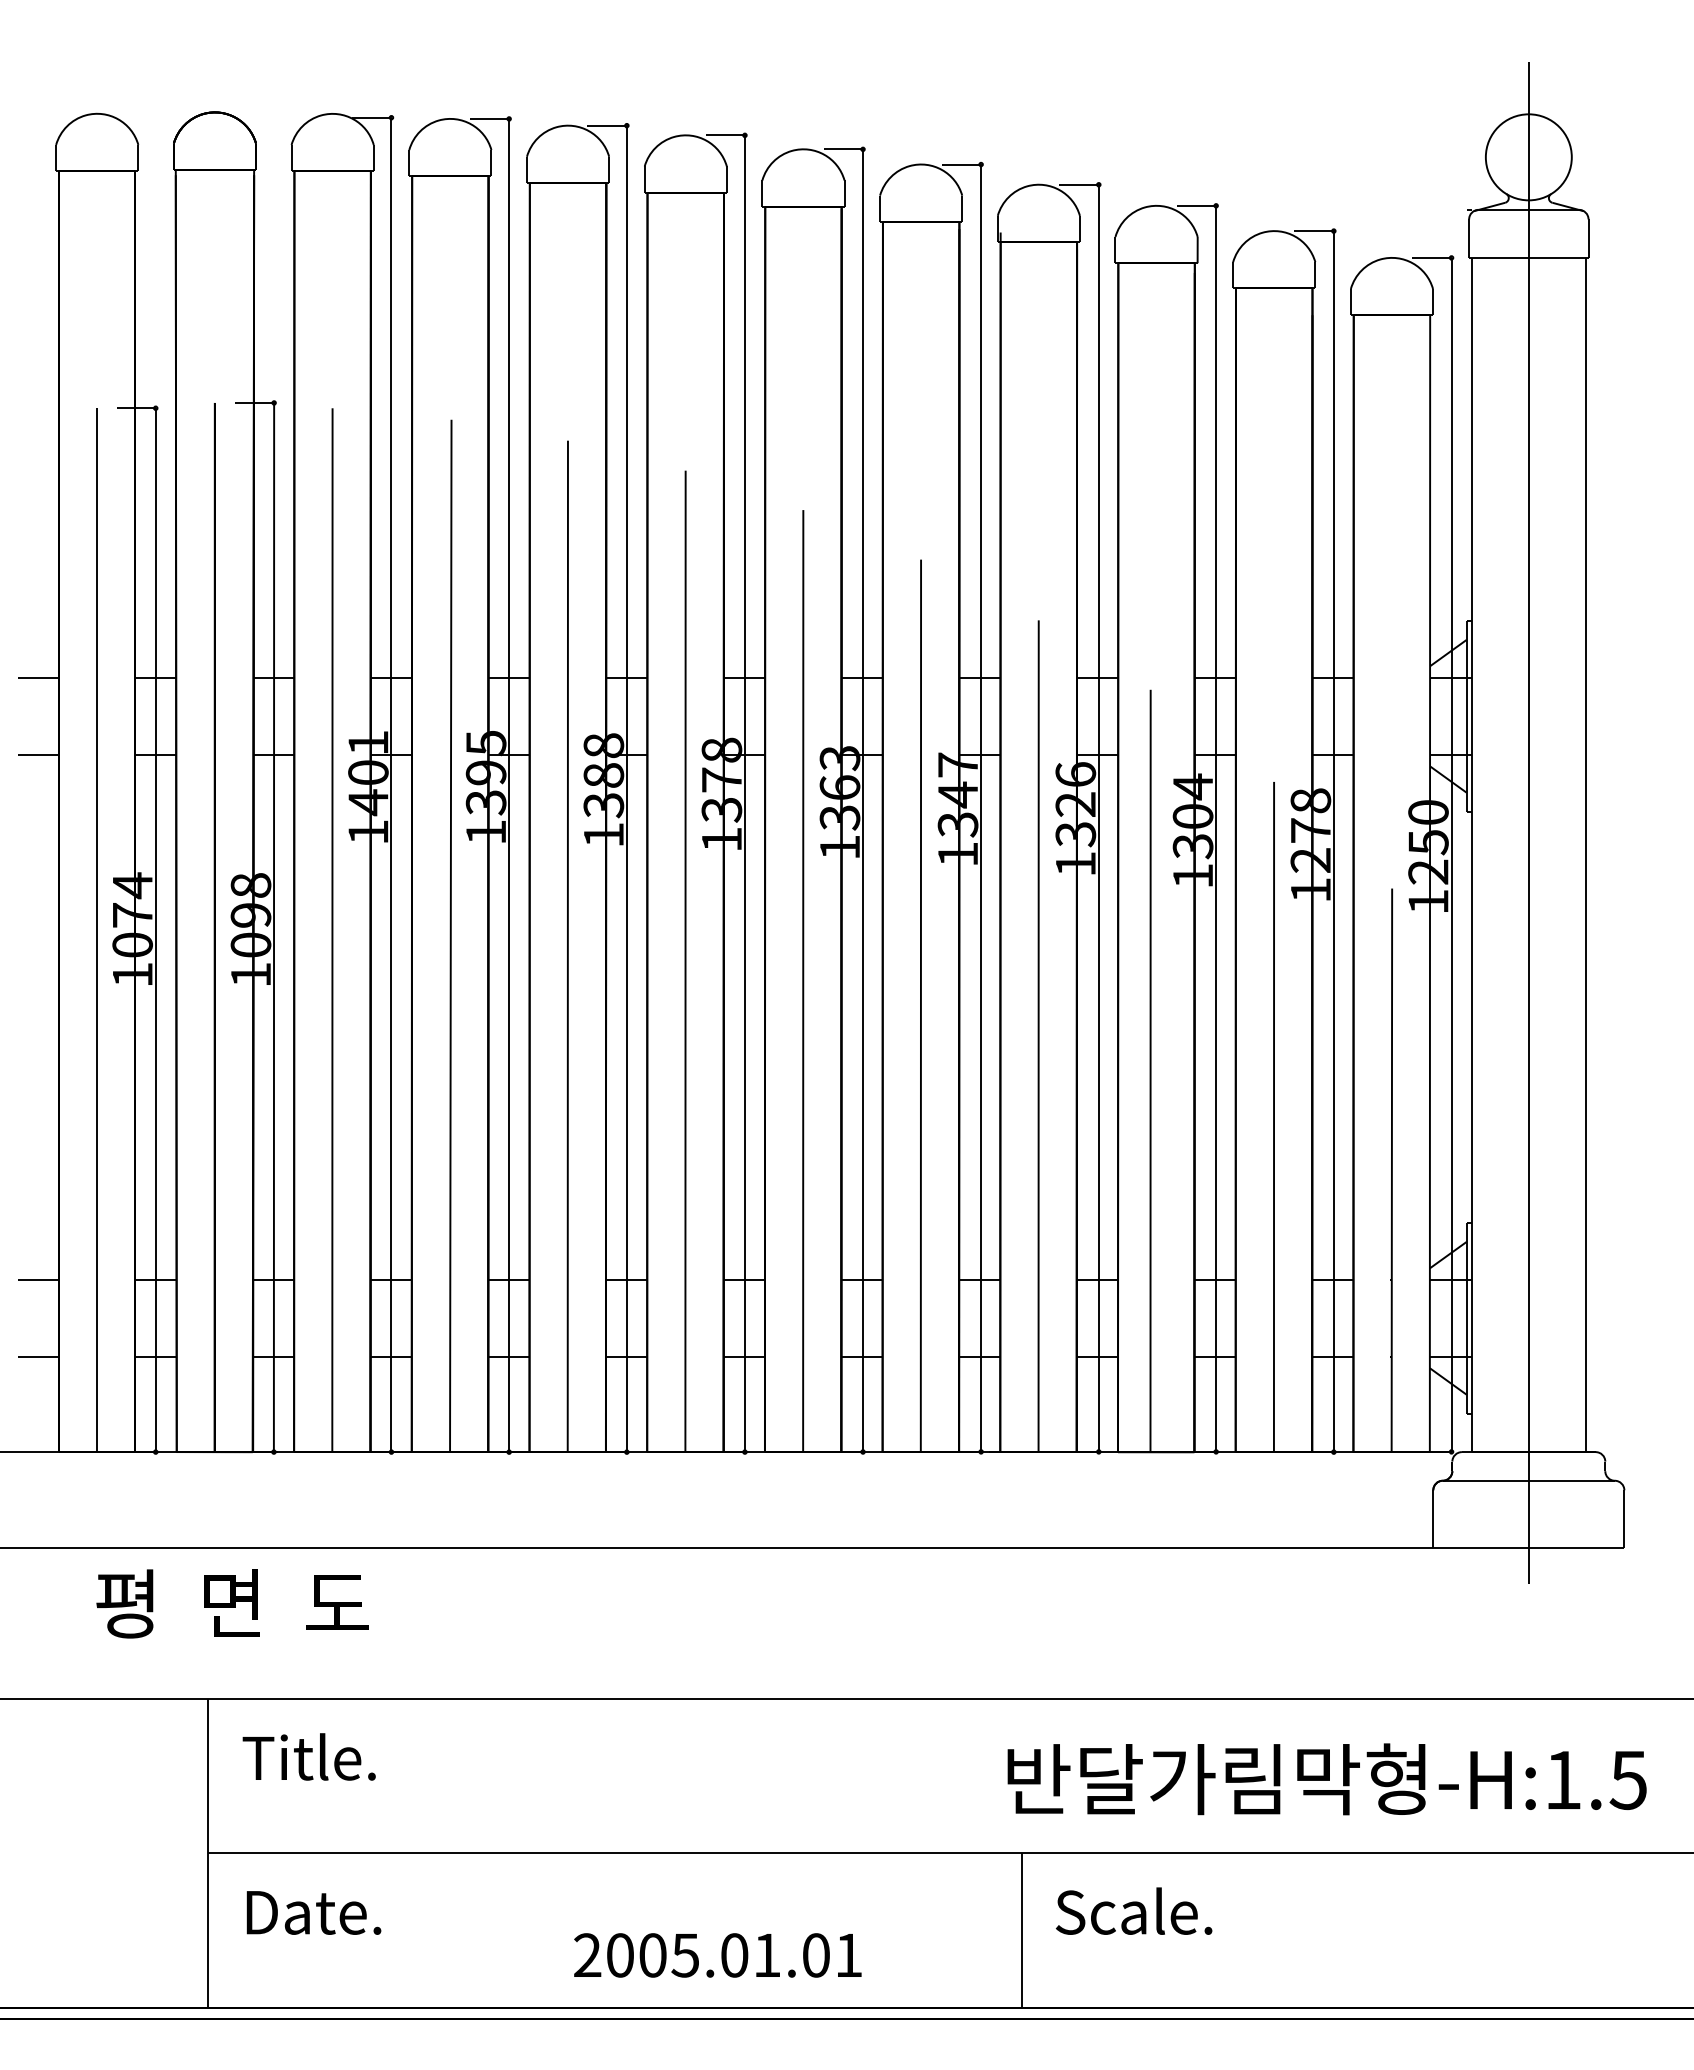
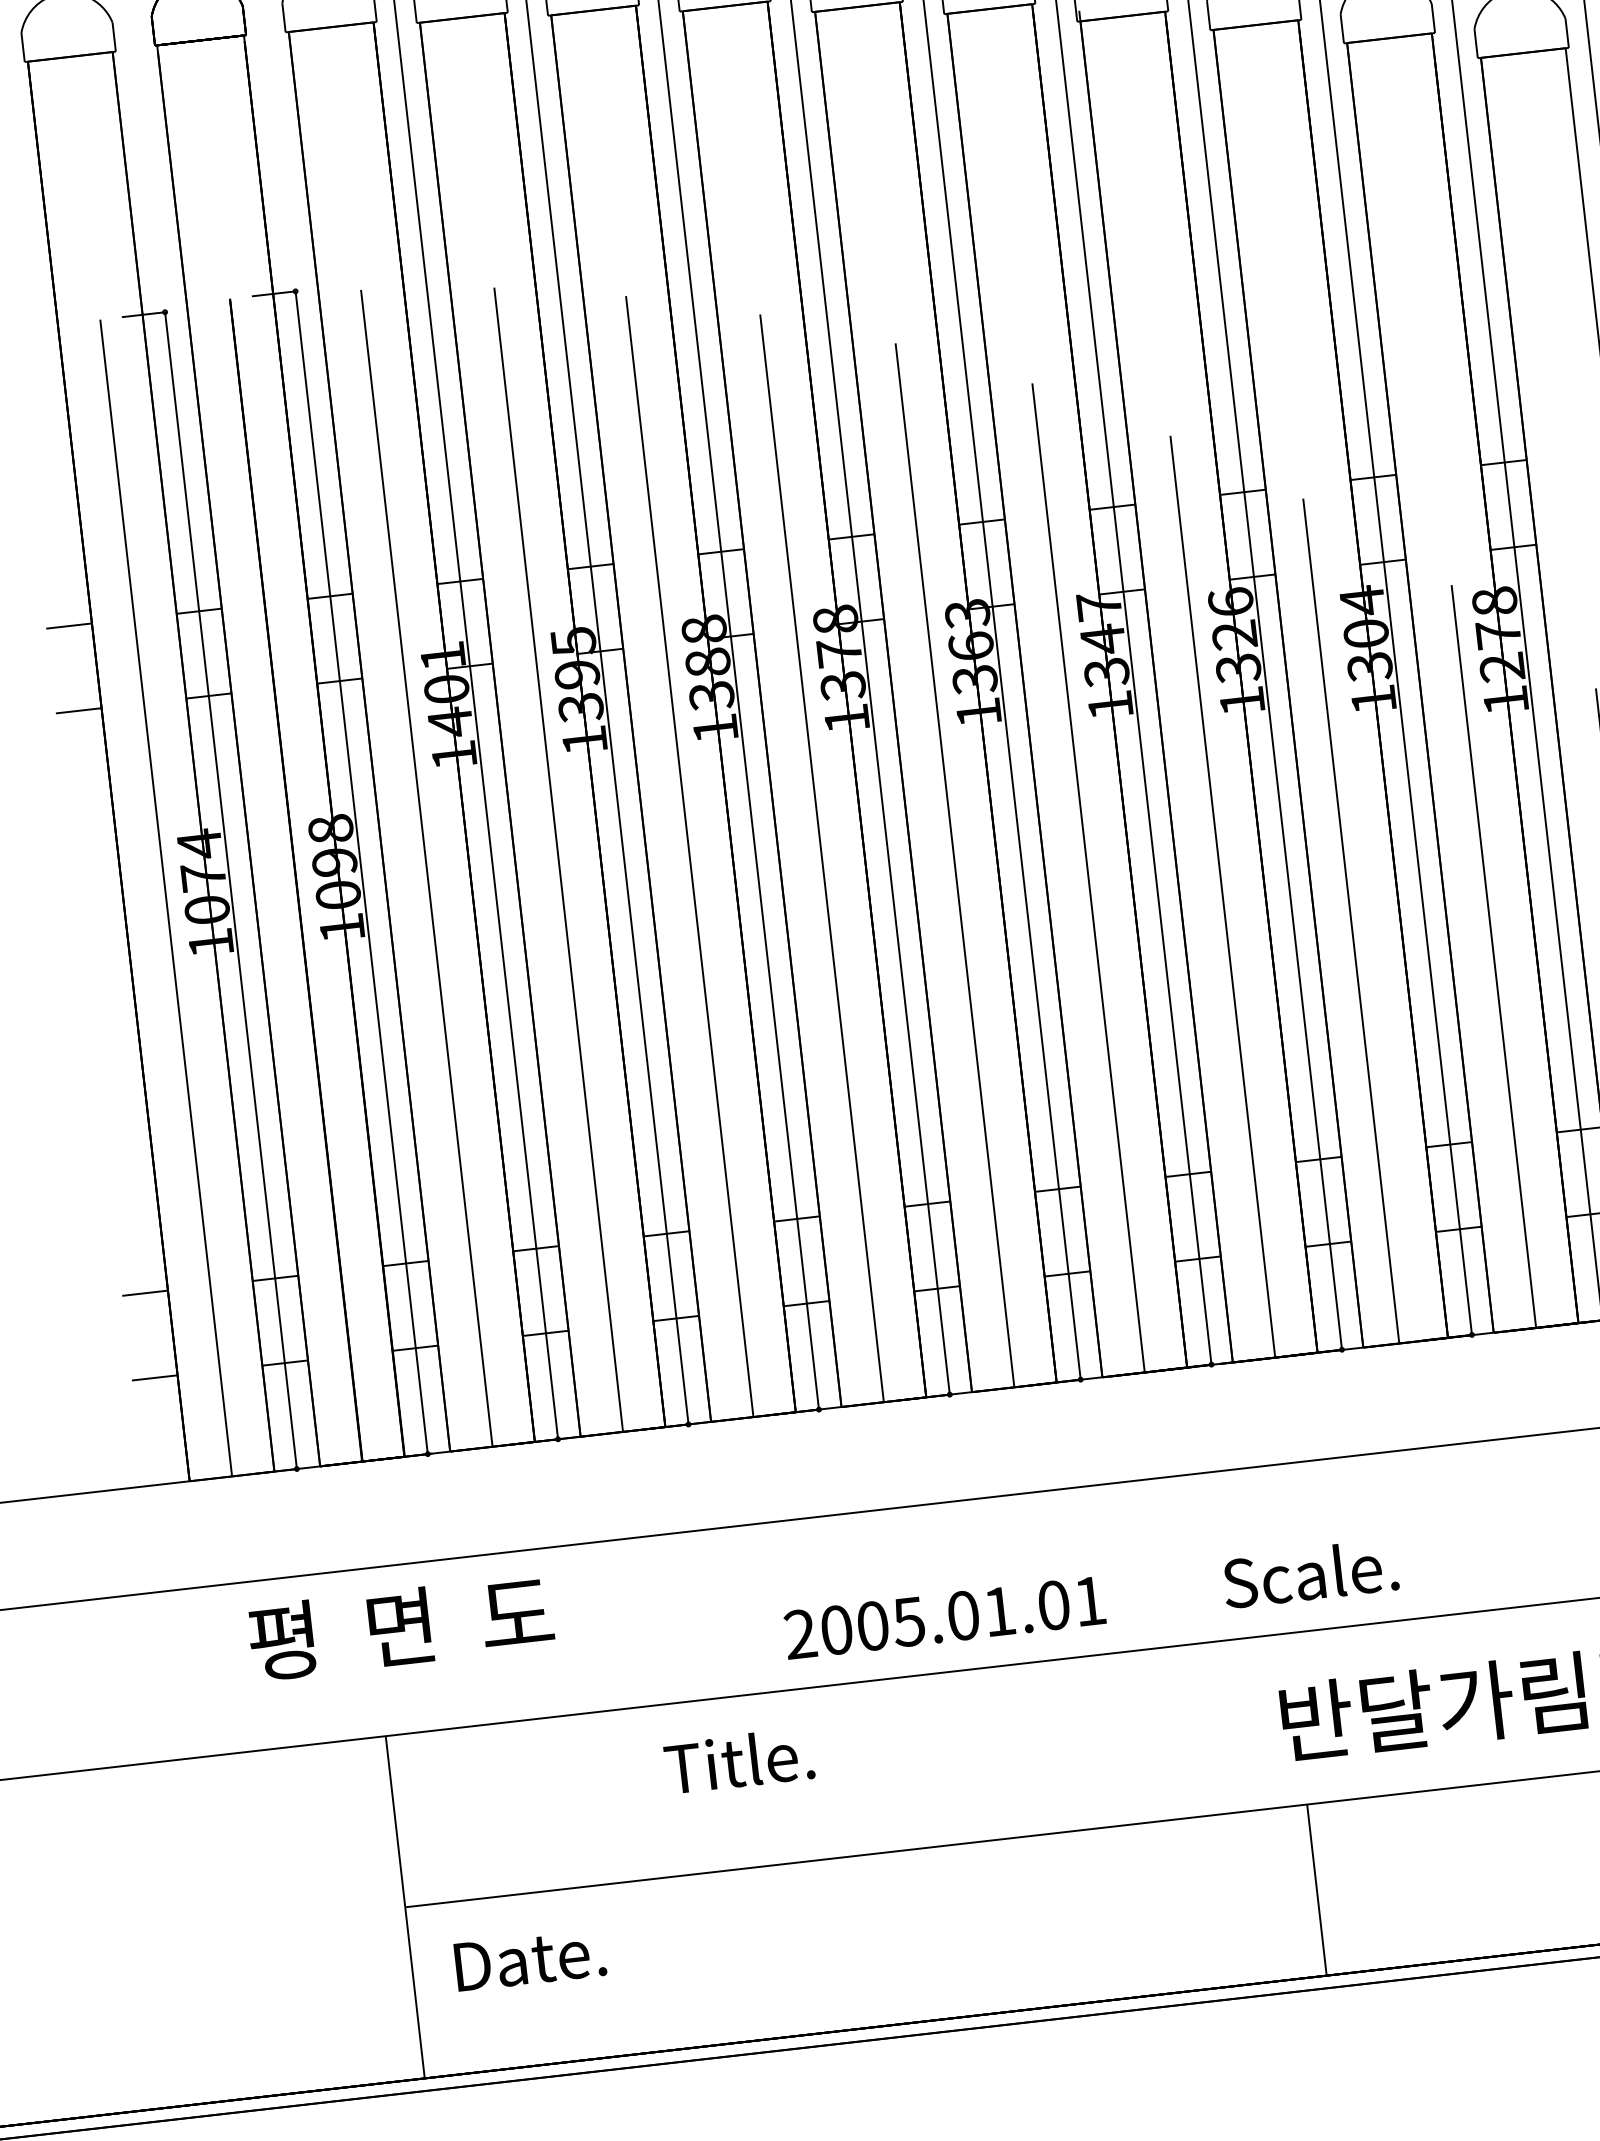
text: (308, 1756) -> (738, 1760), moved
text: (1134, 1910) -> (1310, 1572), moved
text: (717, 1955) -> (944, 1617), moved

